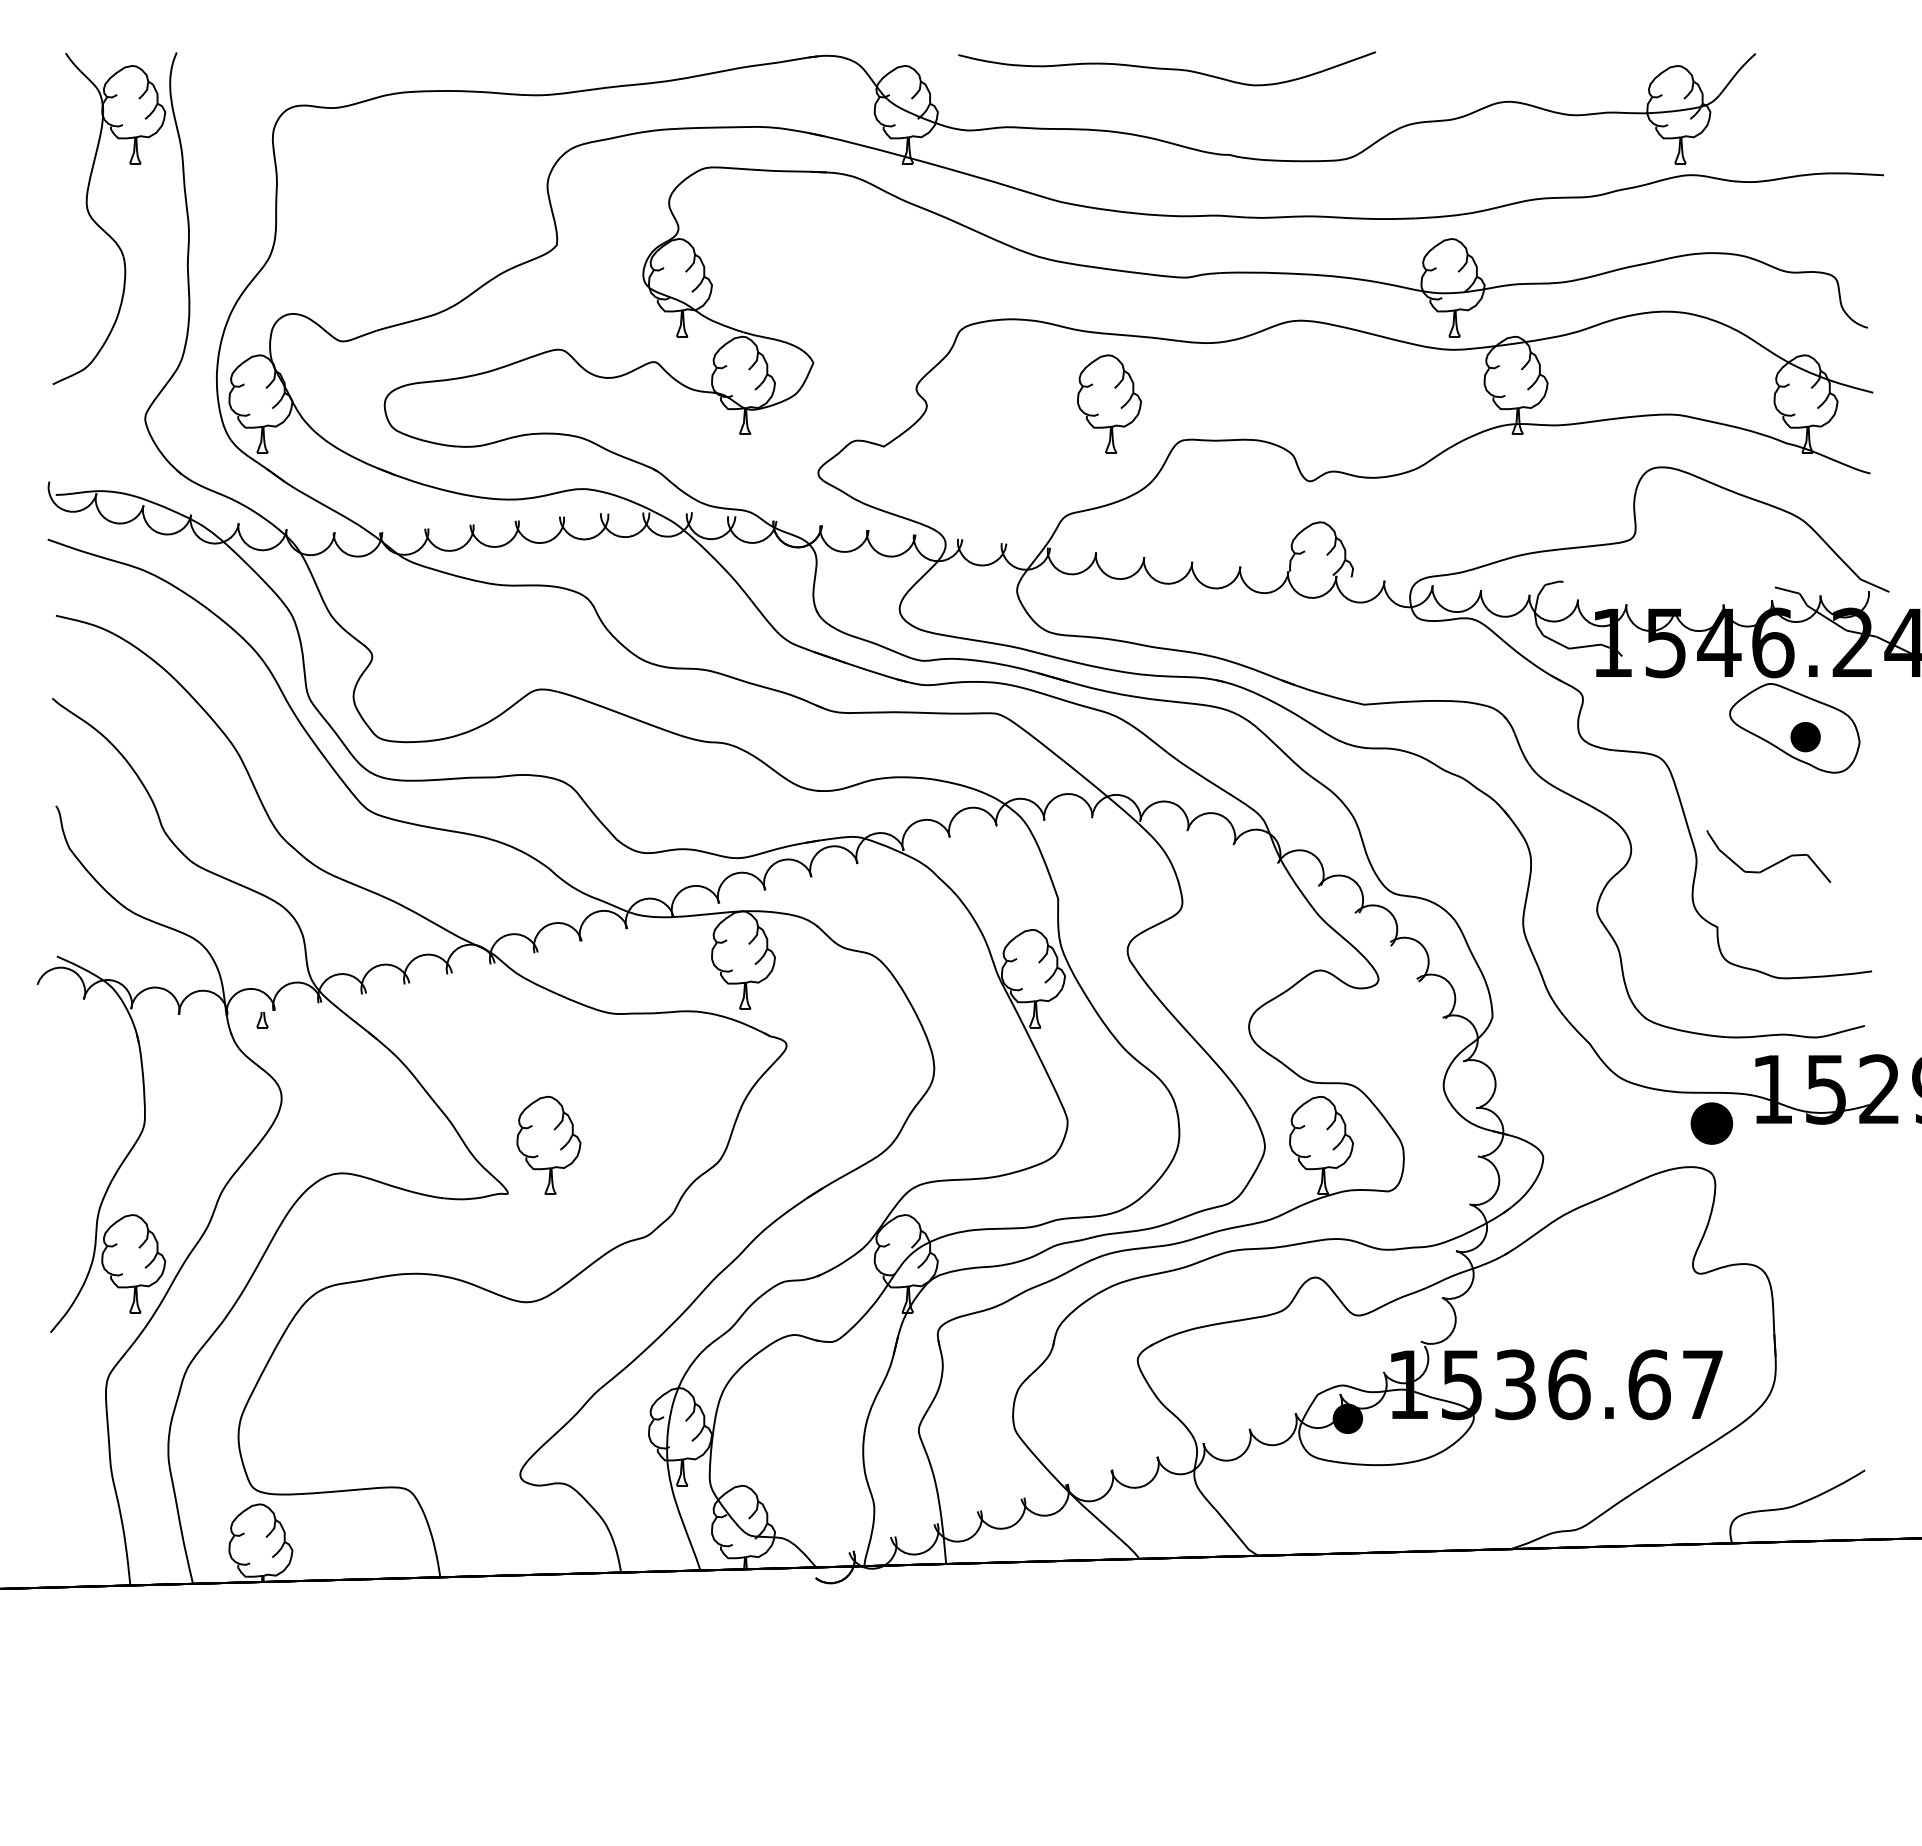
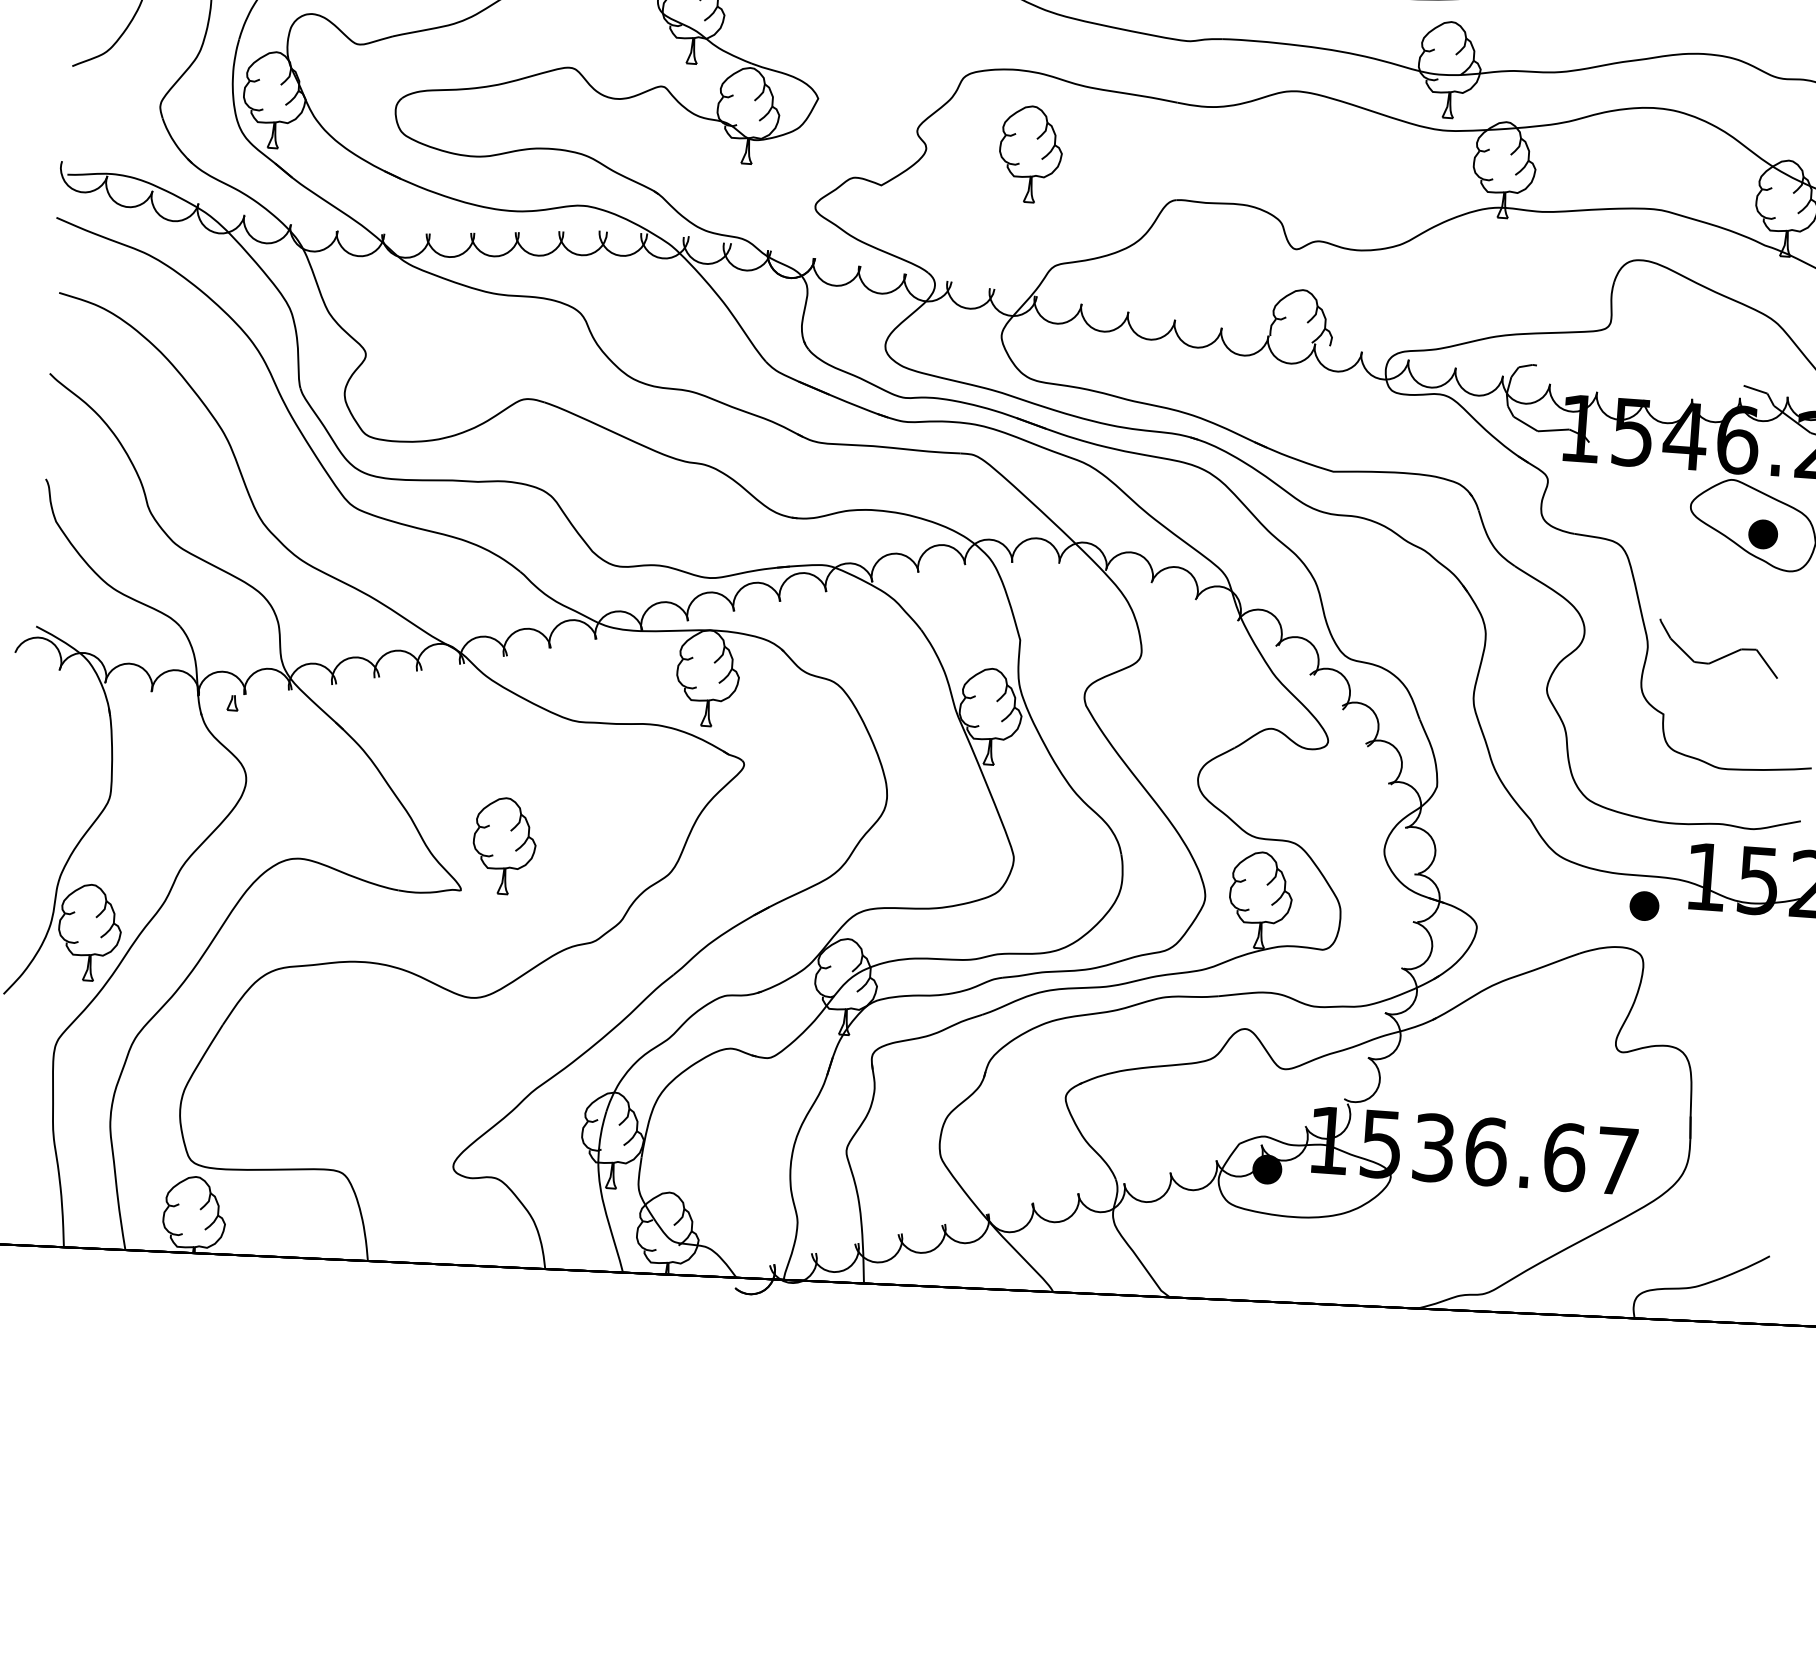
part: (1109, 403) -> (1030, 153), moved
part: (1712, 1123) -> (1644, 906), size x0.71

